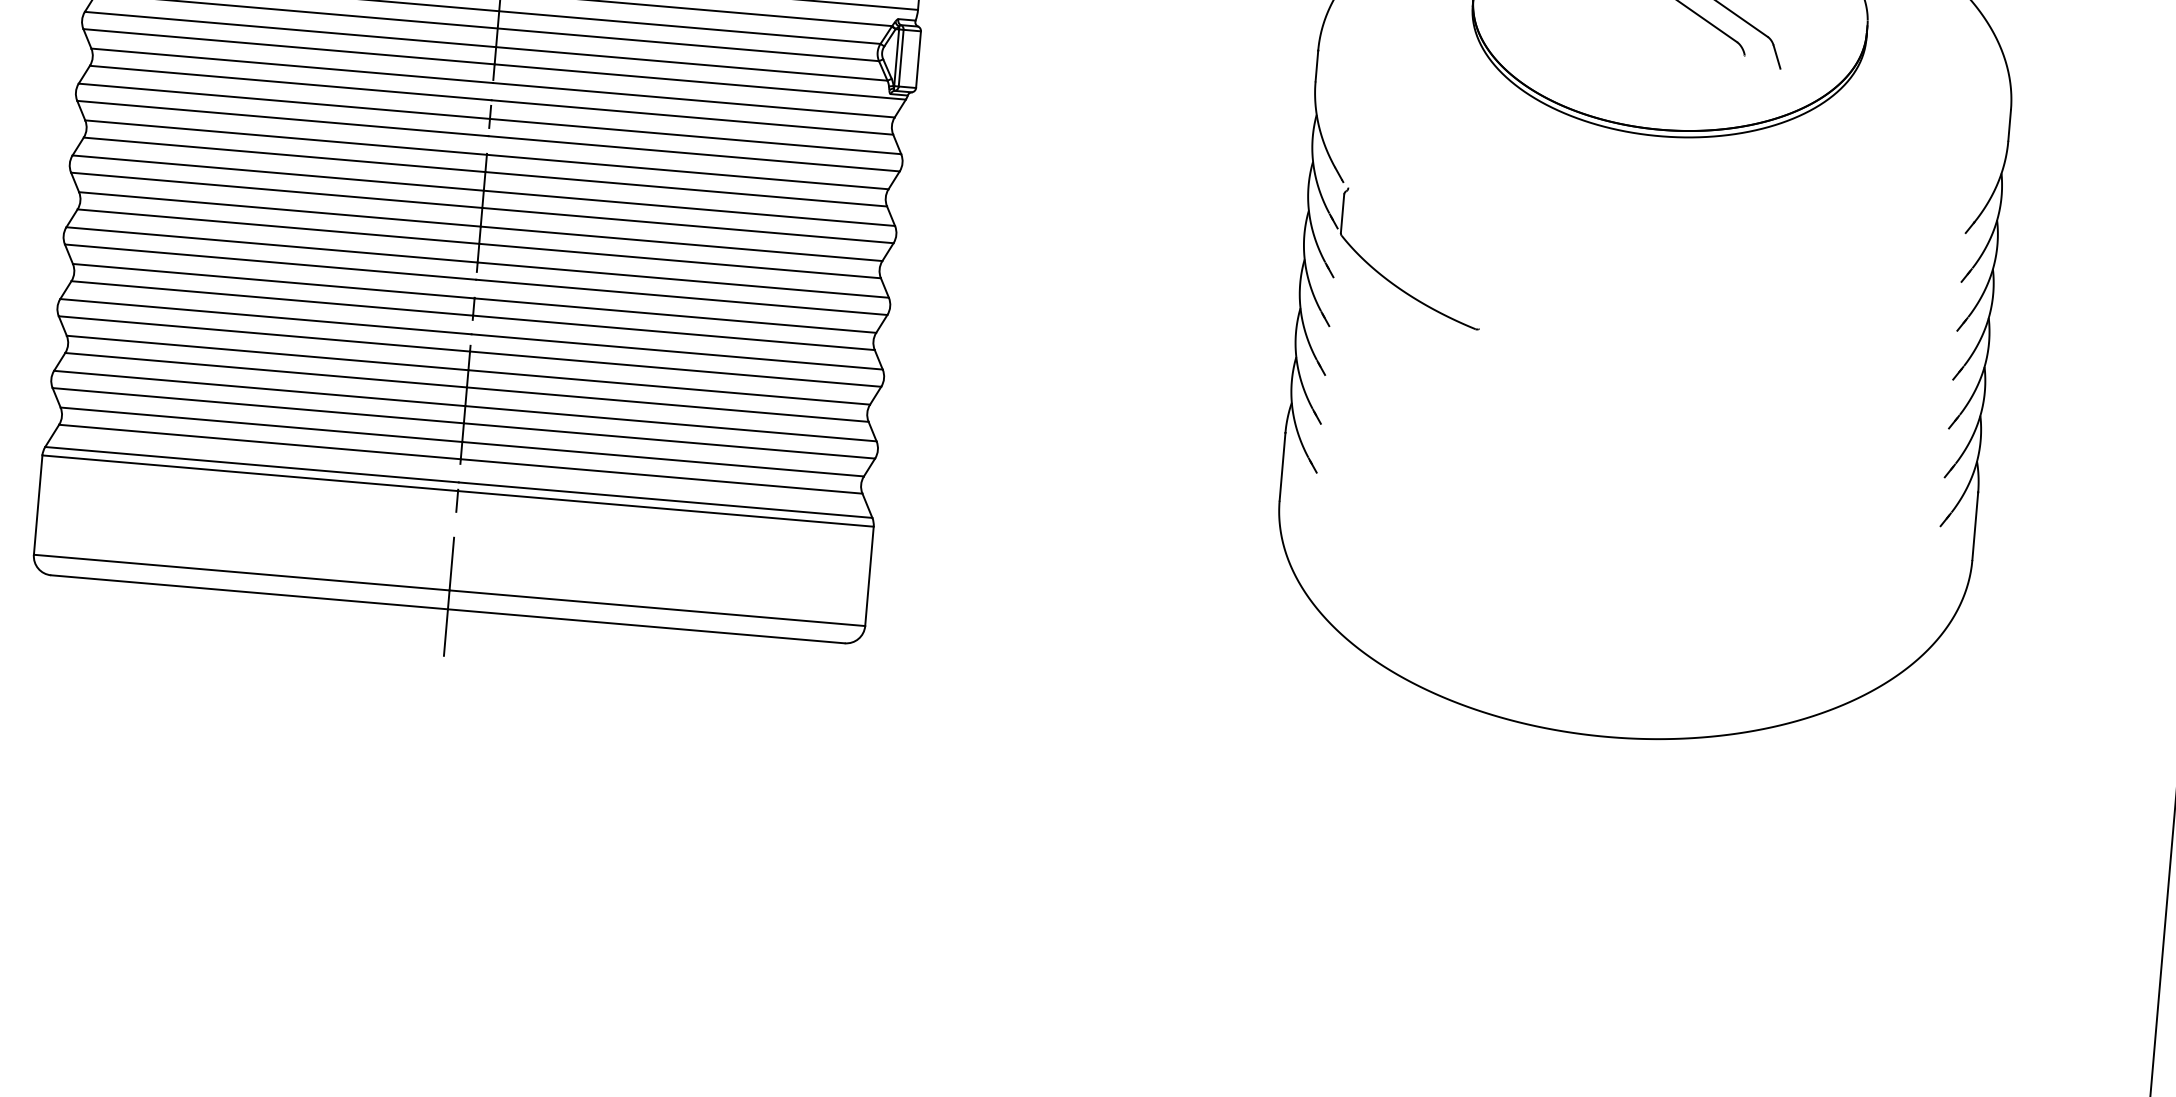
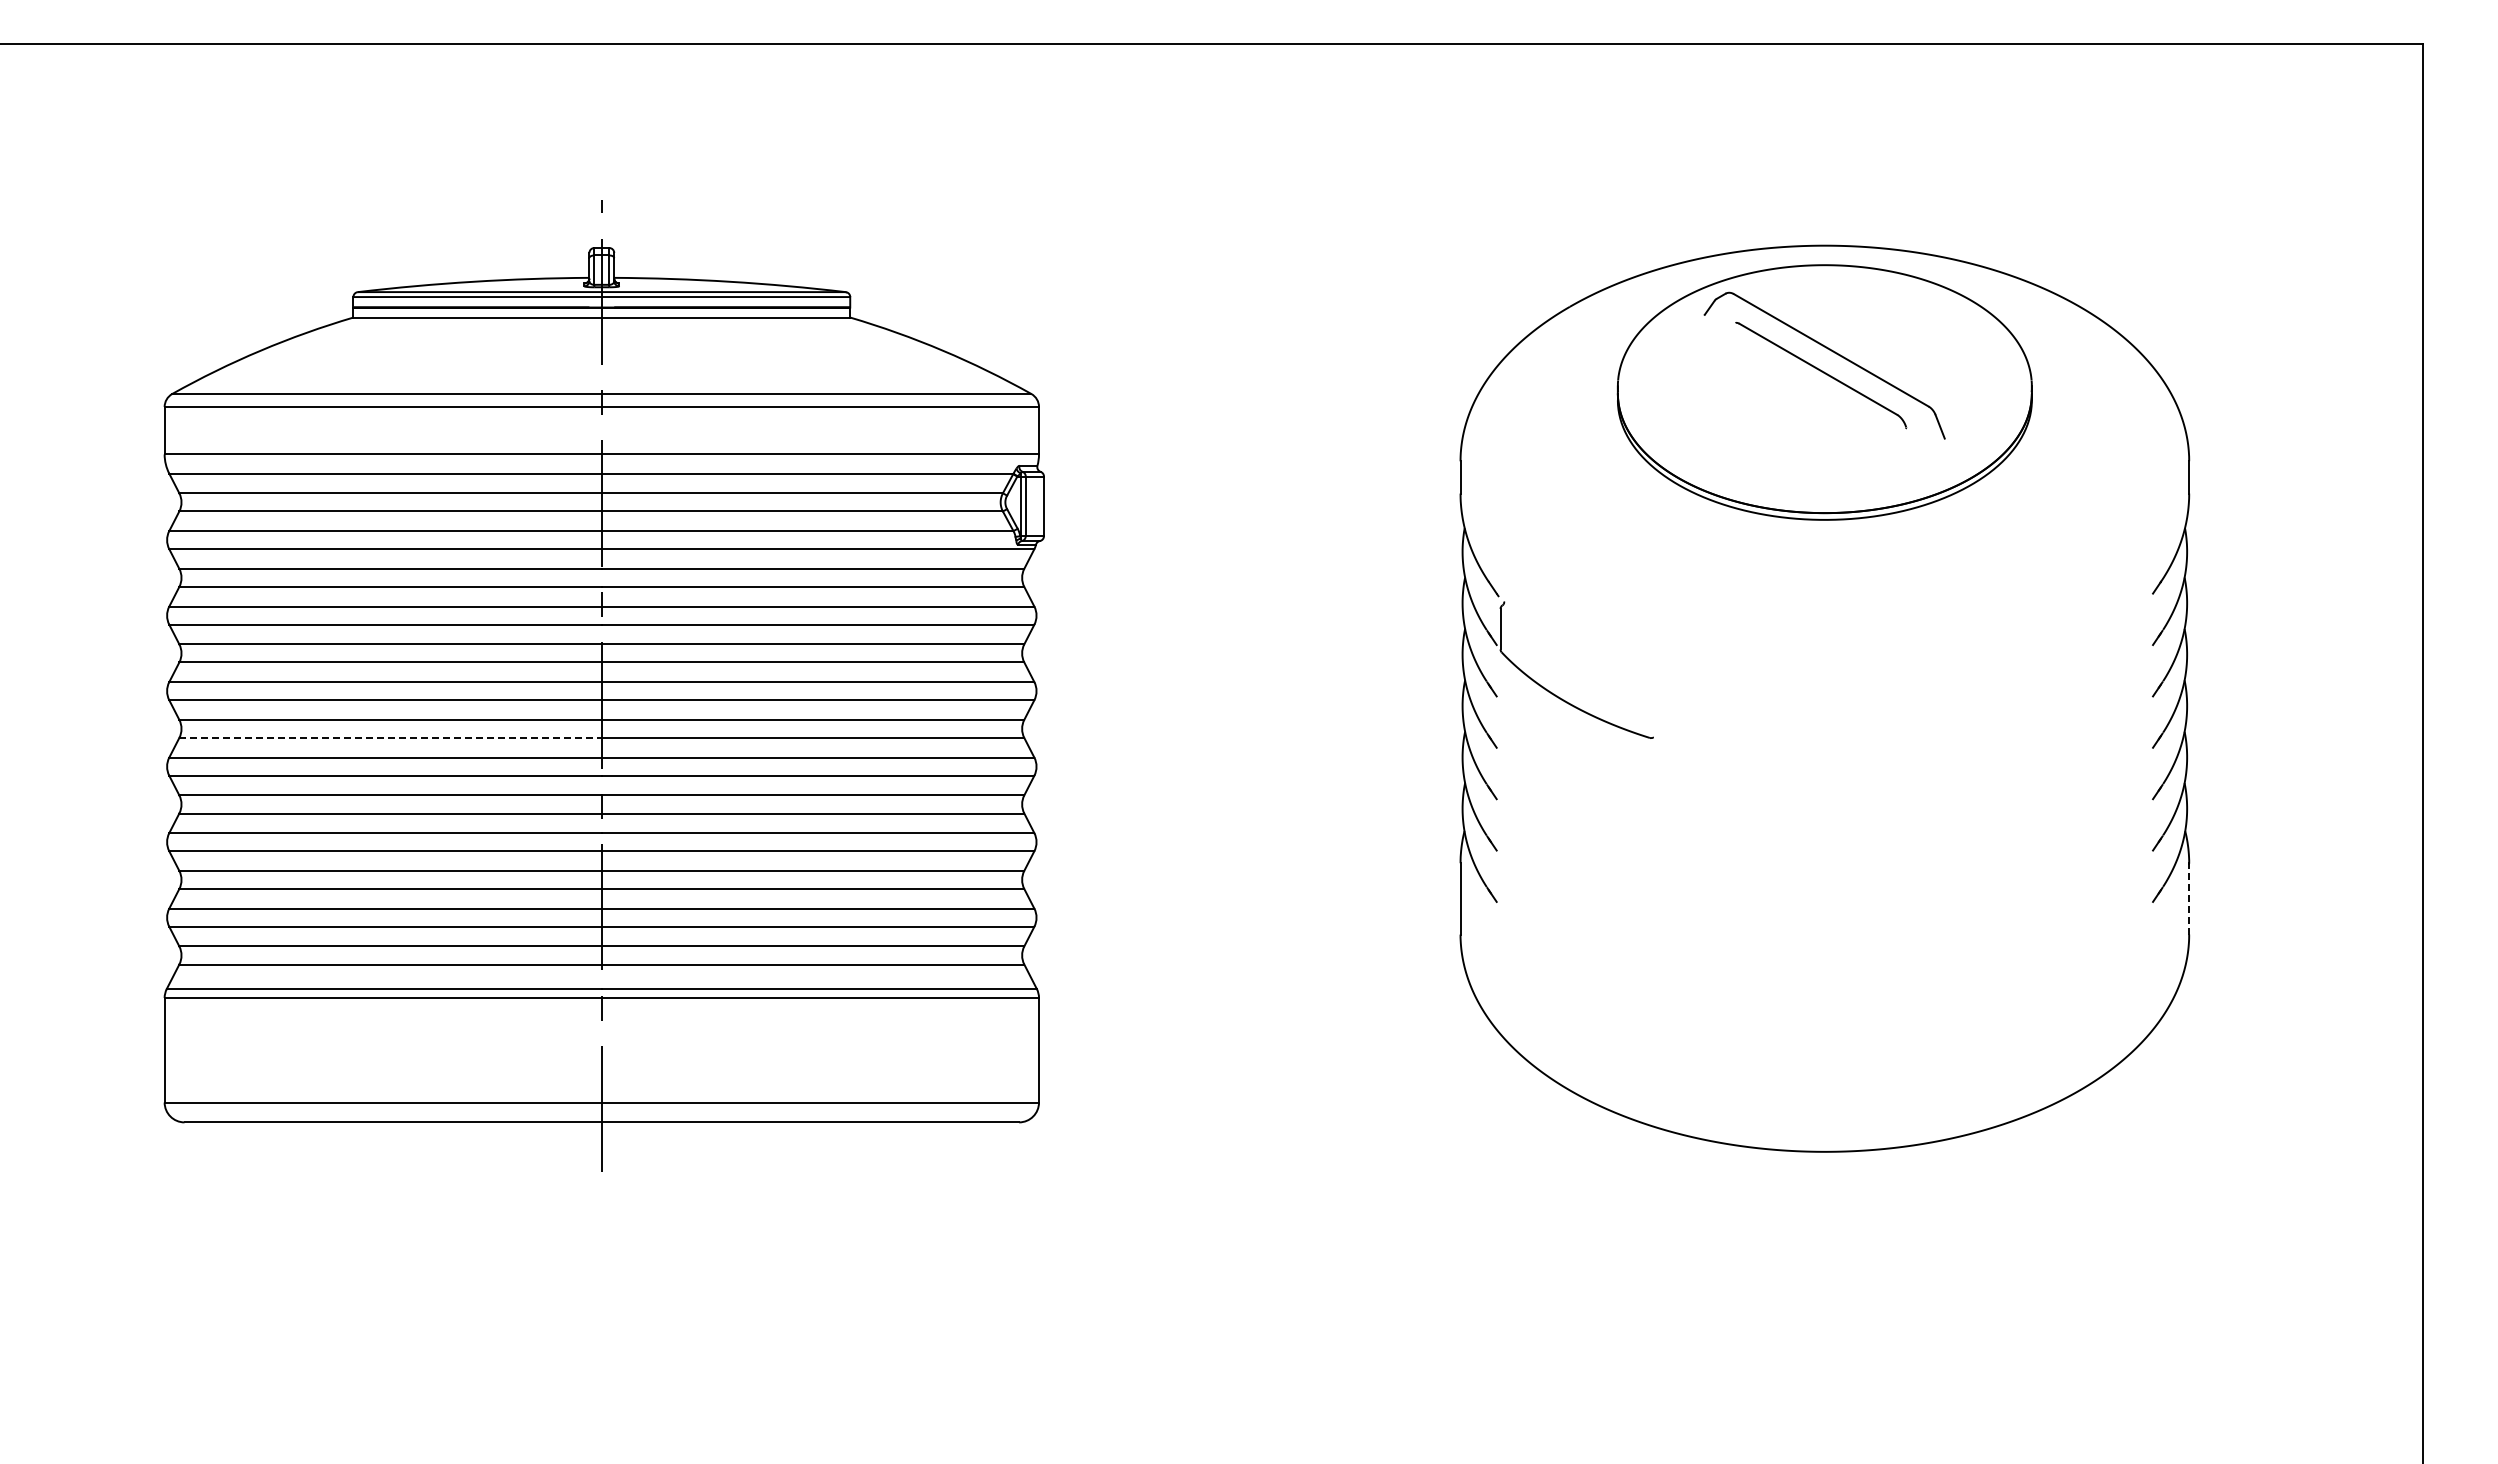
line: (279, 226) -> (391, 737), solid -> dashed
line: (1975, 525) -> (2189, 898), solid -> dashed

